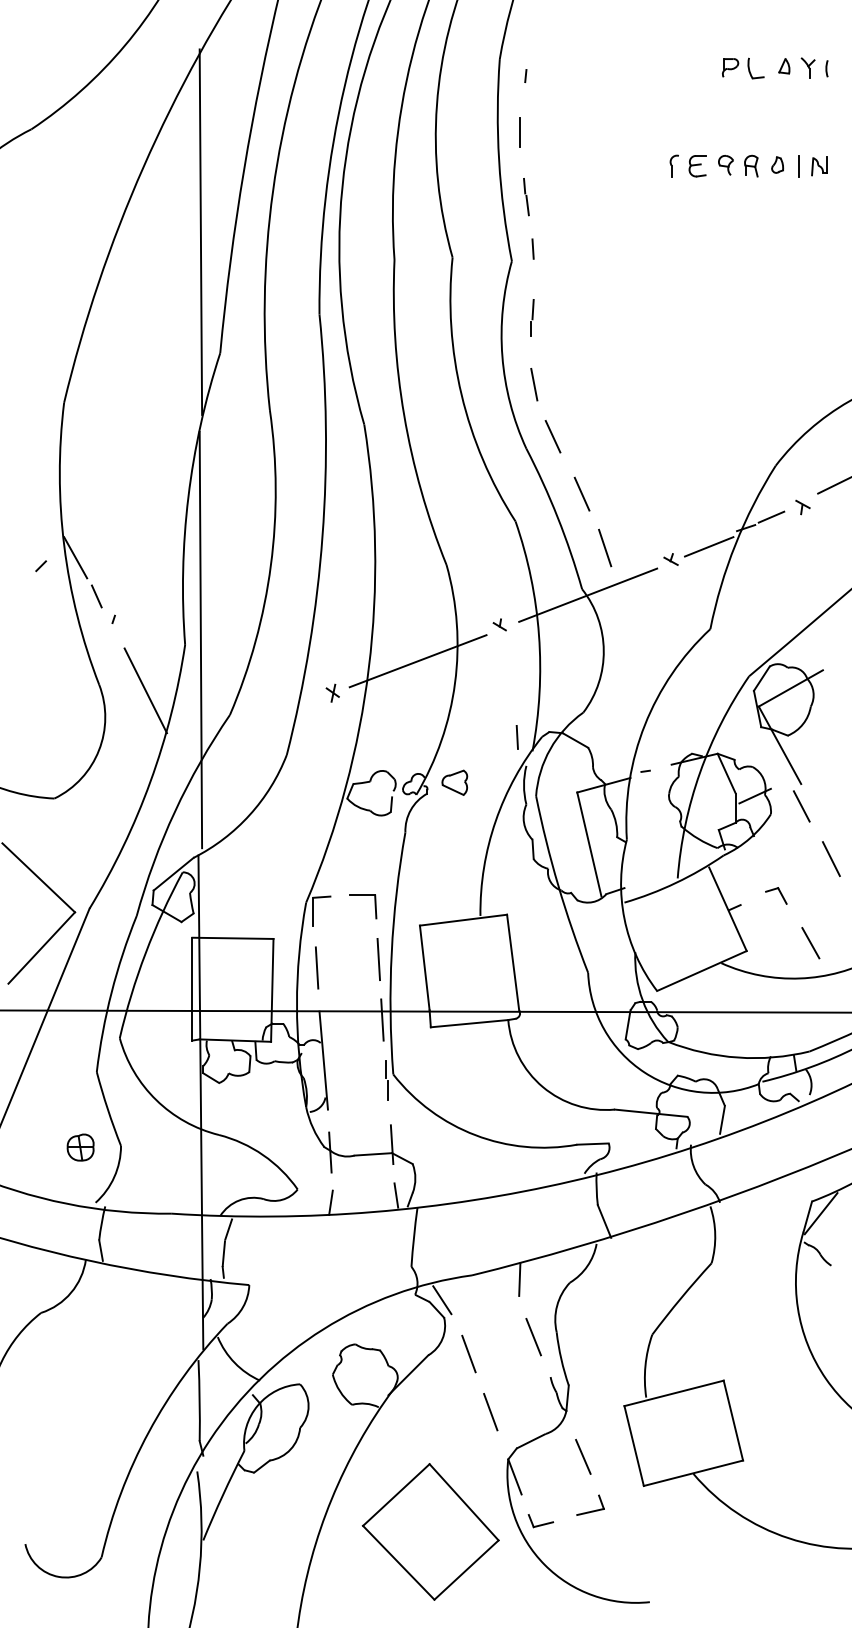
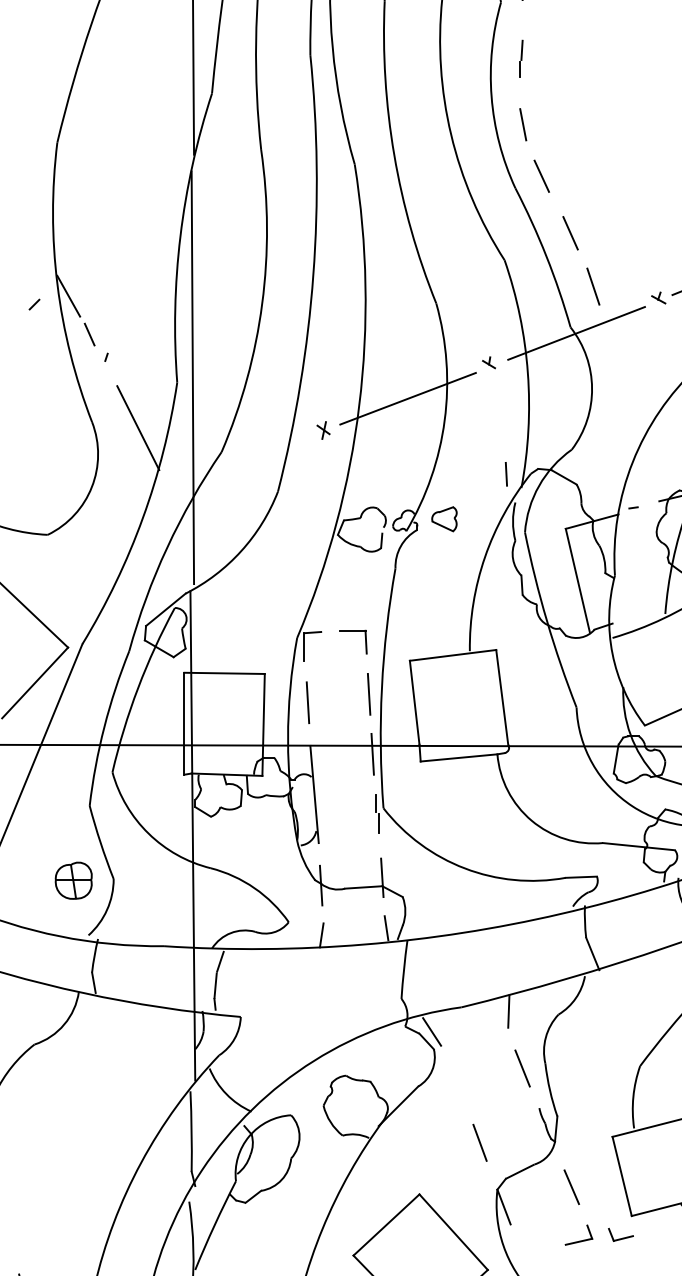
part: (80, 1147) -> (73, 880), size x1.4
line: (468, 1353) -> (458, 1084), removed
part: (540, 1521) -> (620, 1235), moved

